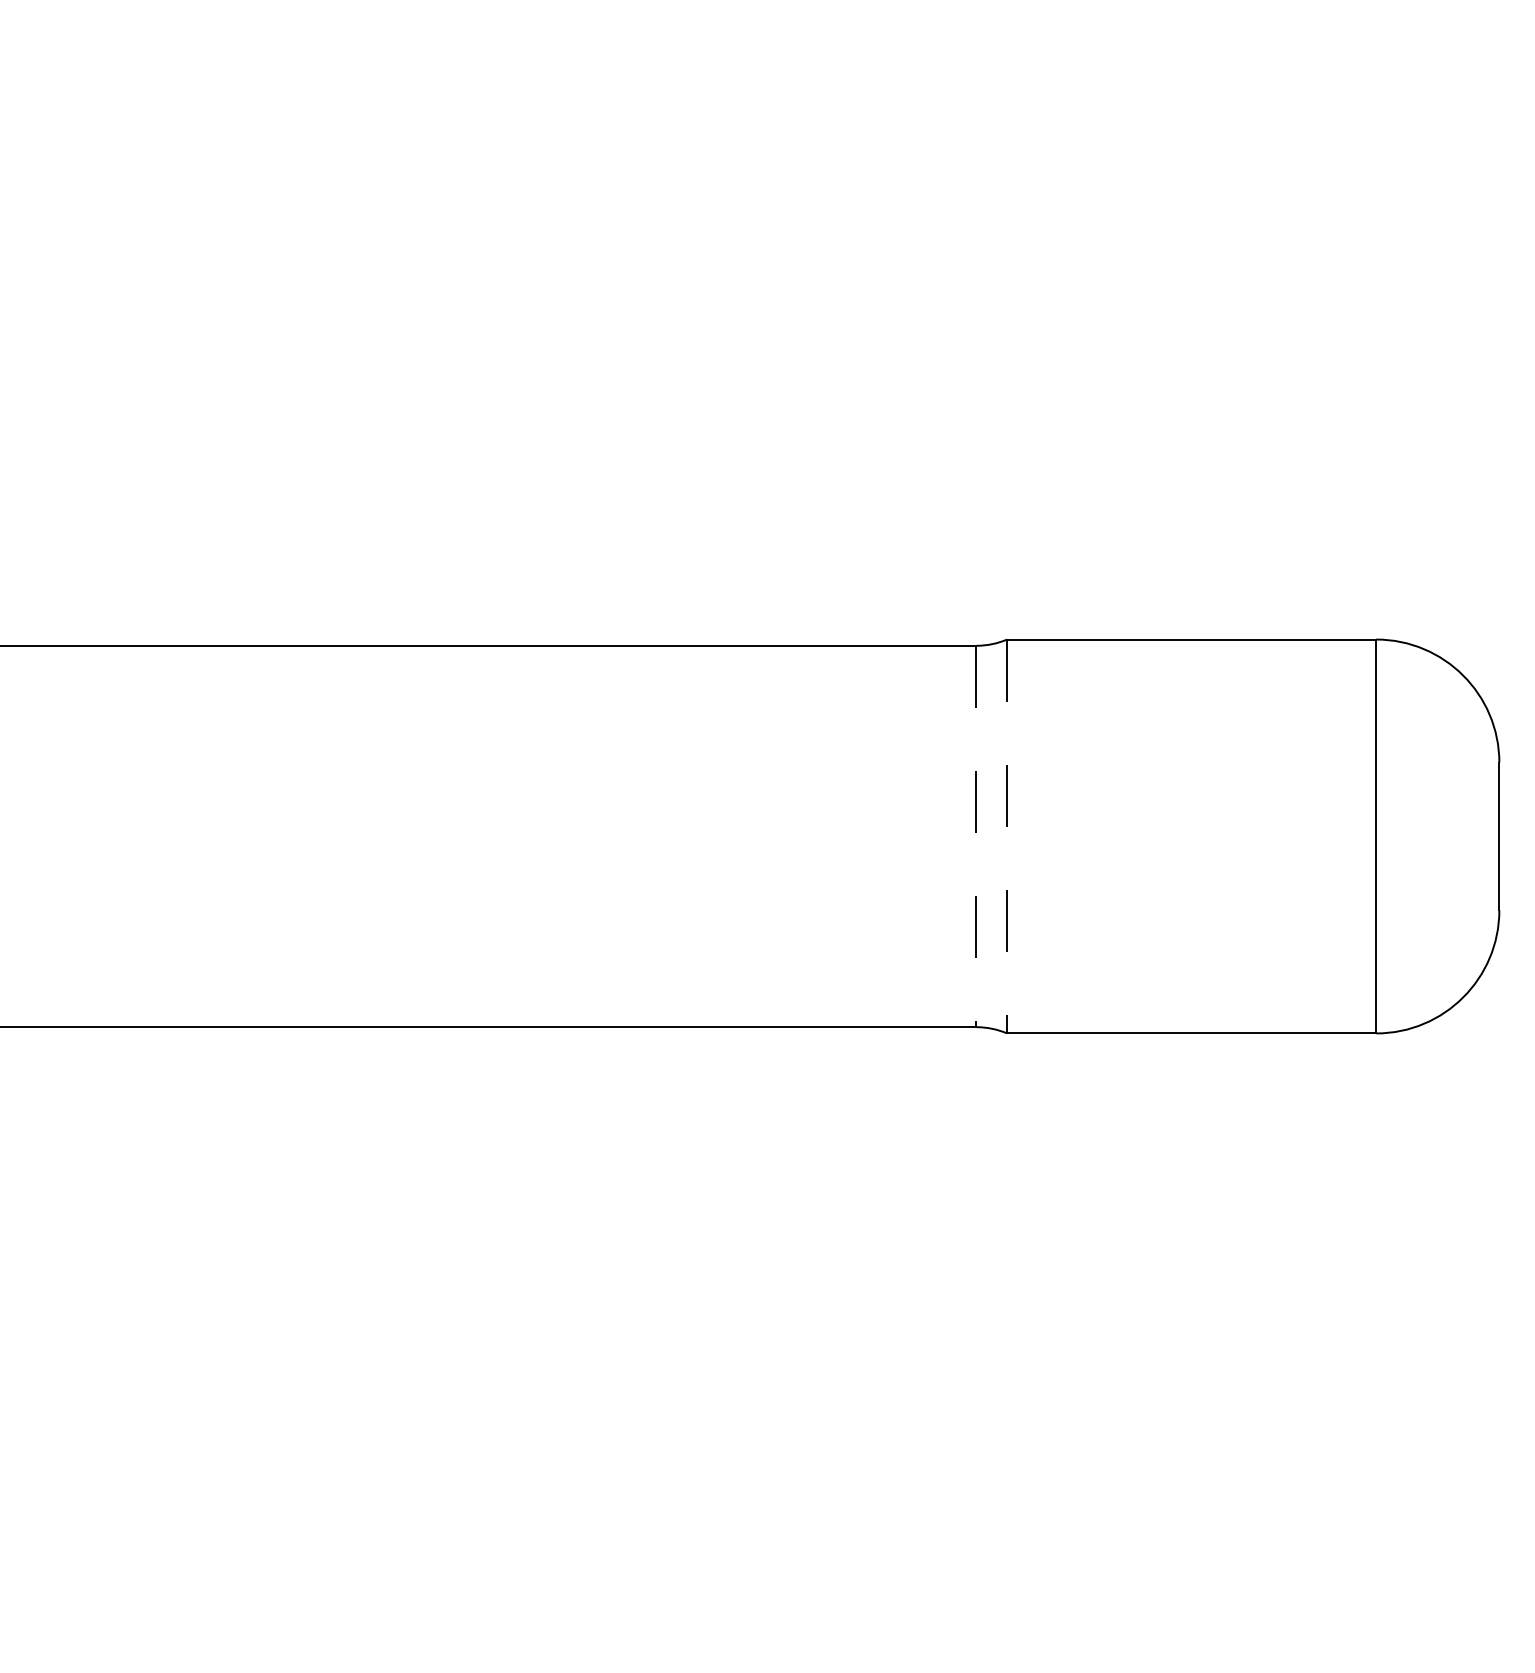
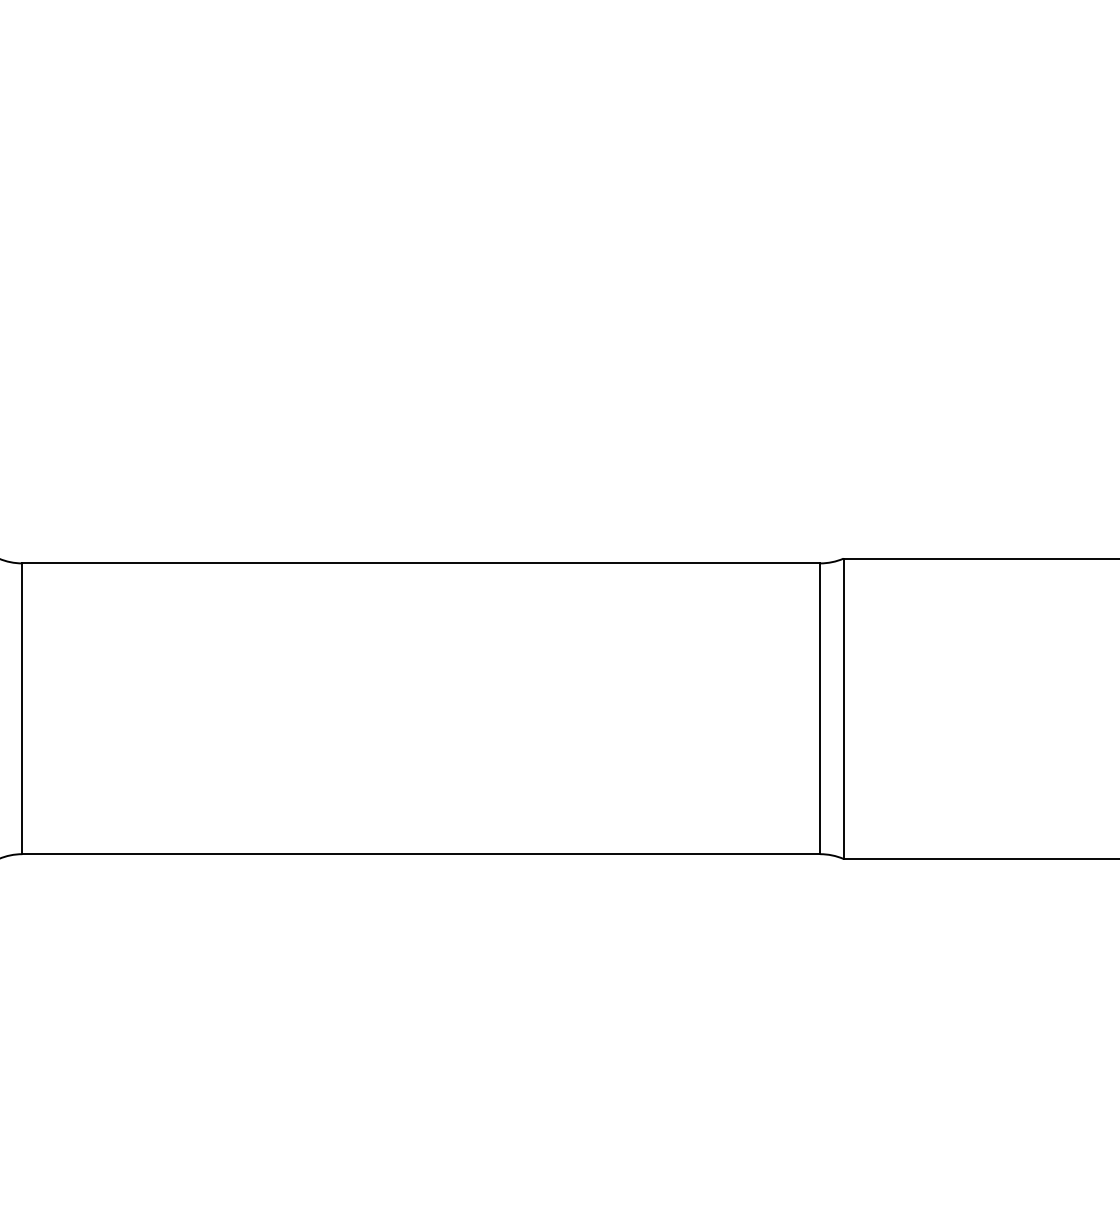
line: (976, 836) -> (820, 708), dashed -> solid
line: (1007, 836) -> (843, 708), dashed -> solid

